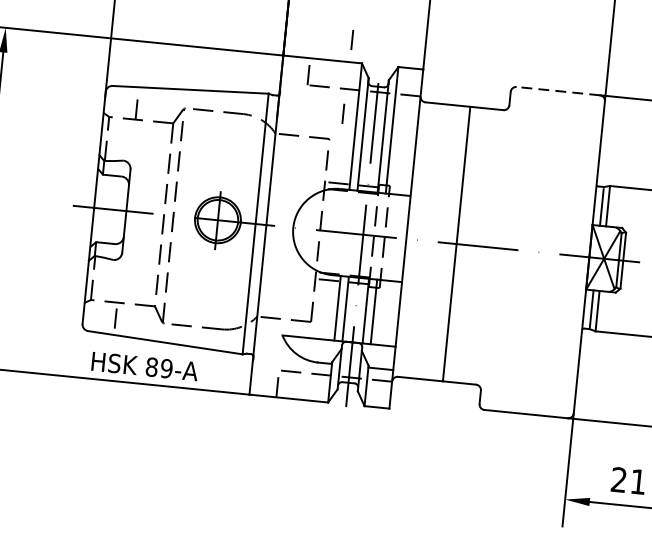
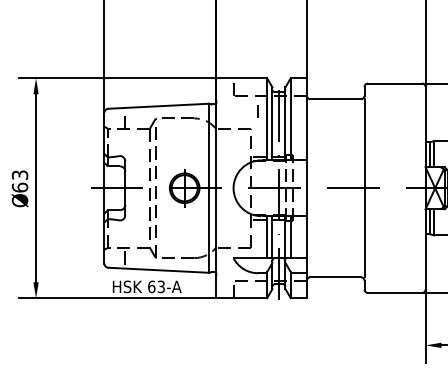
line: (350, 39) -> (258, 63), removed
line: (557, 91) -> (394, 83), dashed -> solid
line: (456, 244) -> (364, 188), moved
text: (159, 367) -> (156, 286), 89-A -> 63-A

